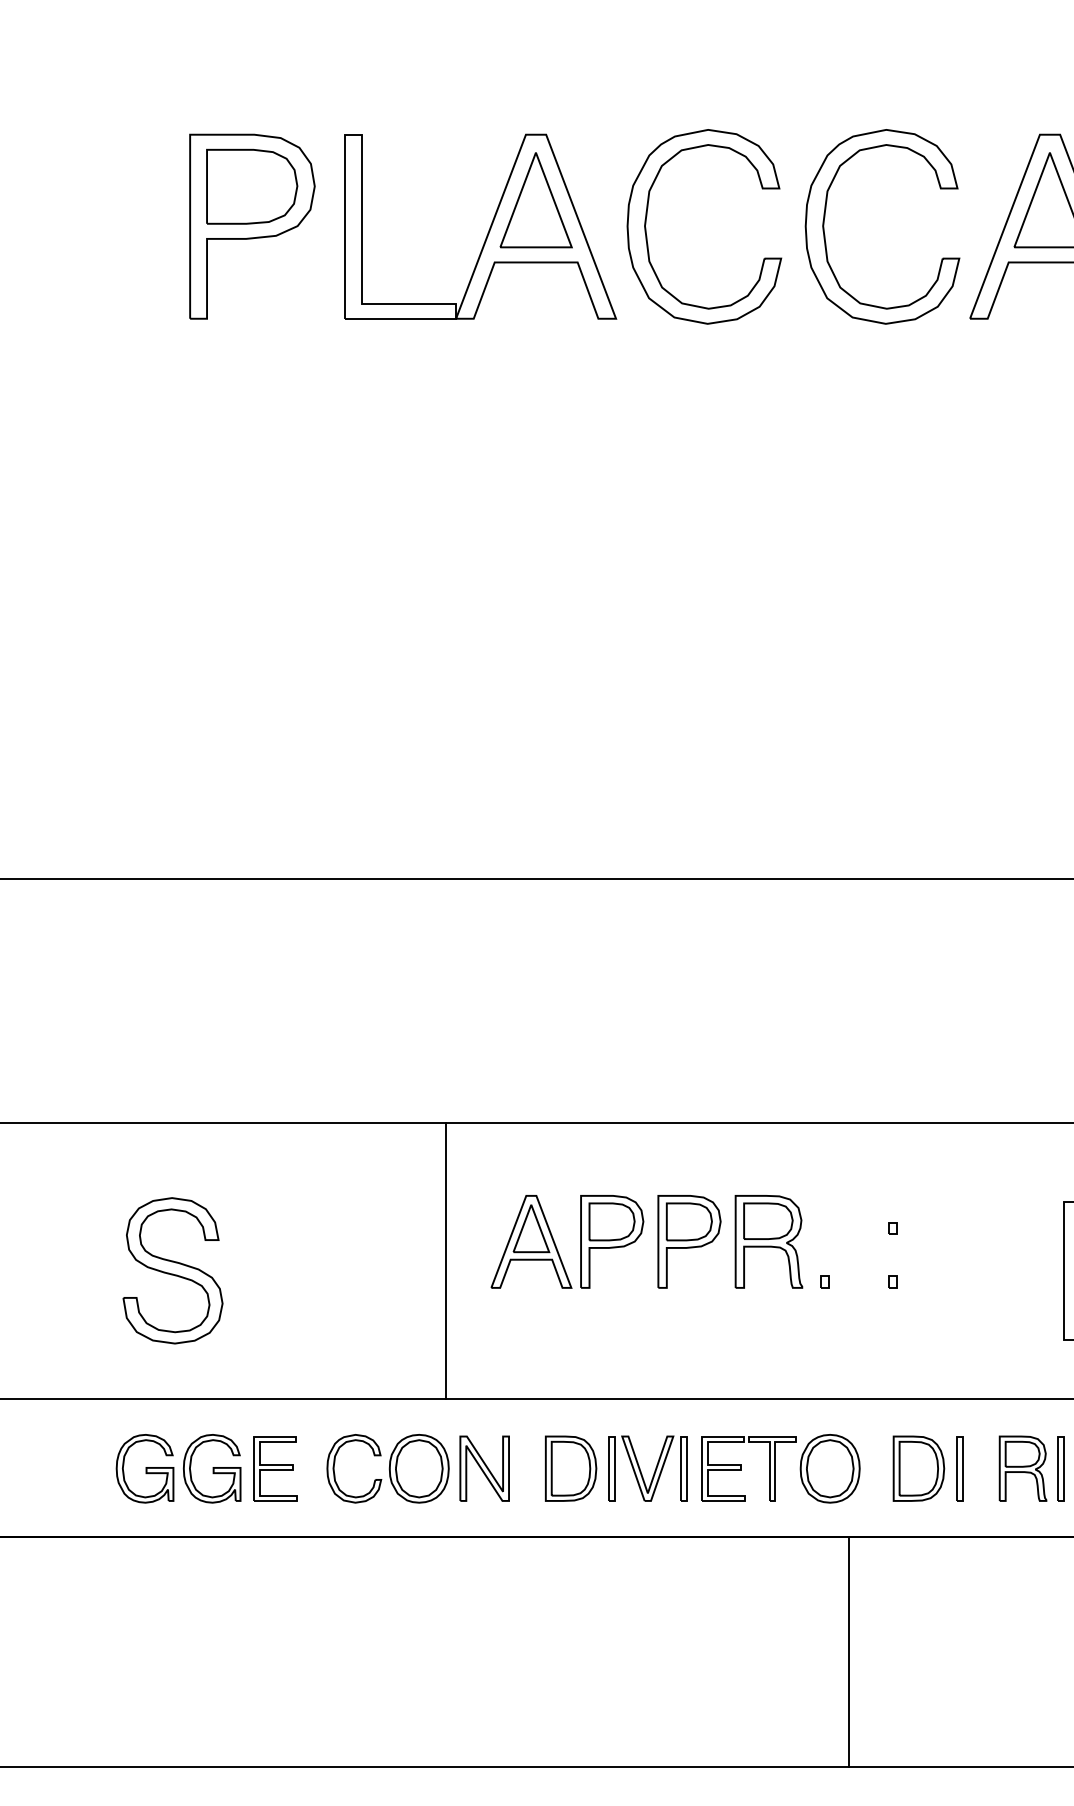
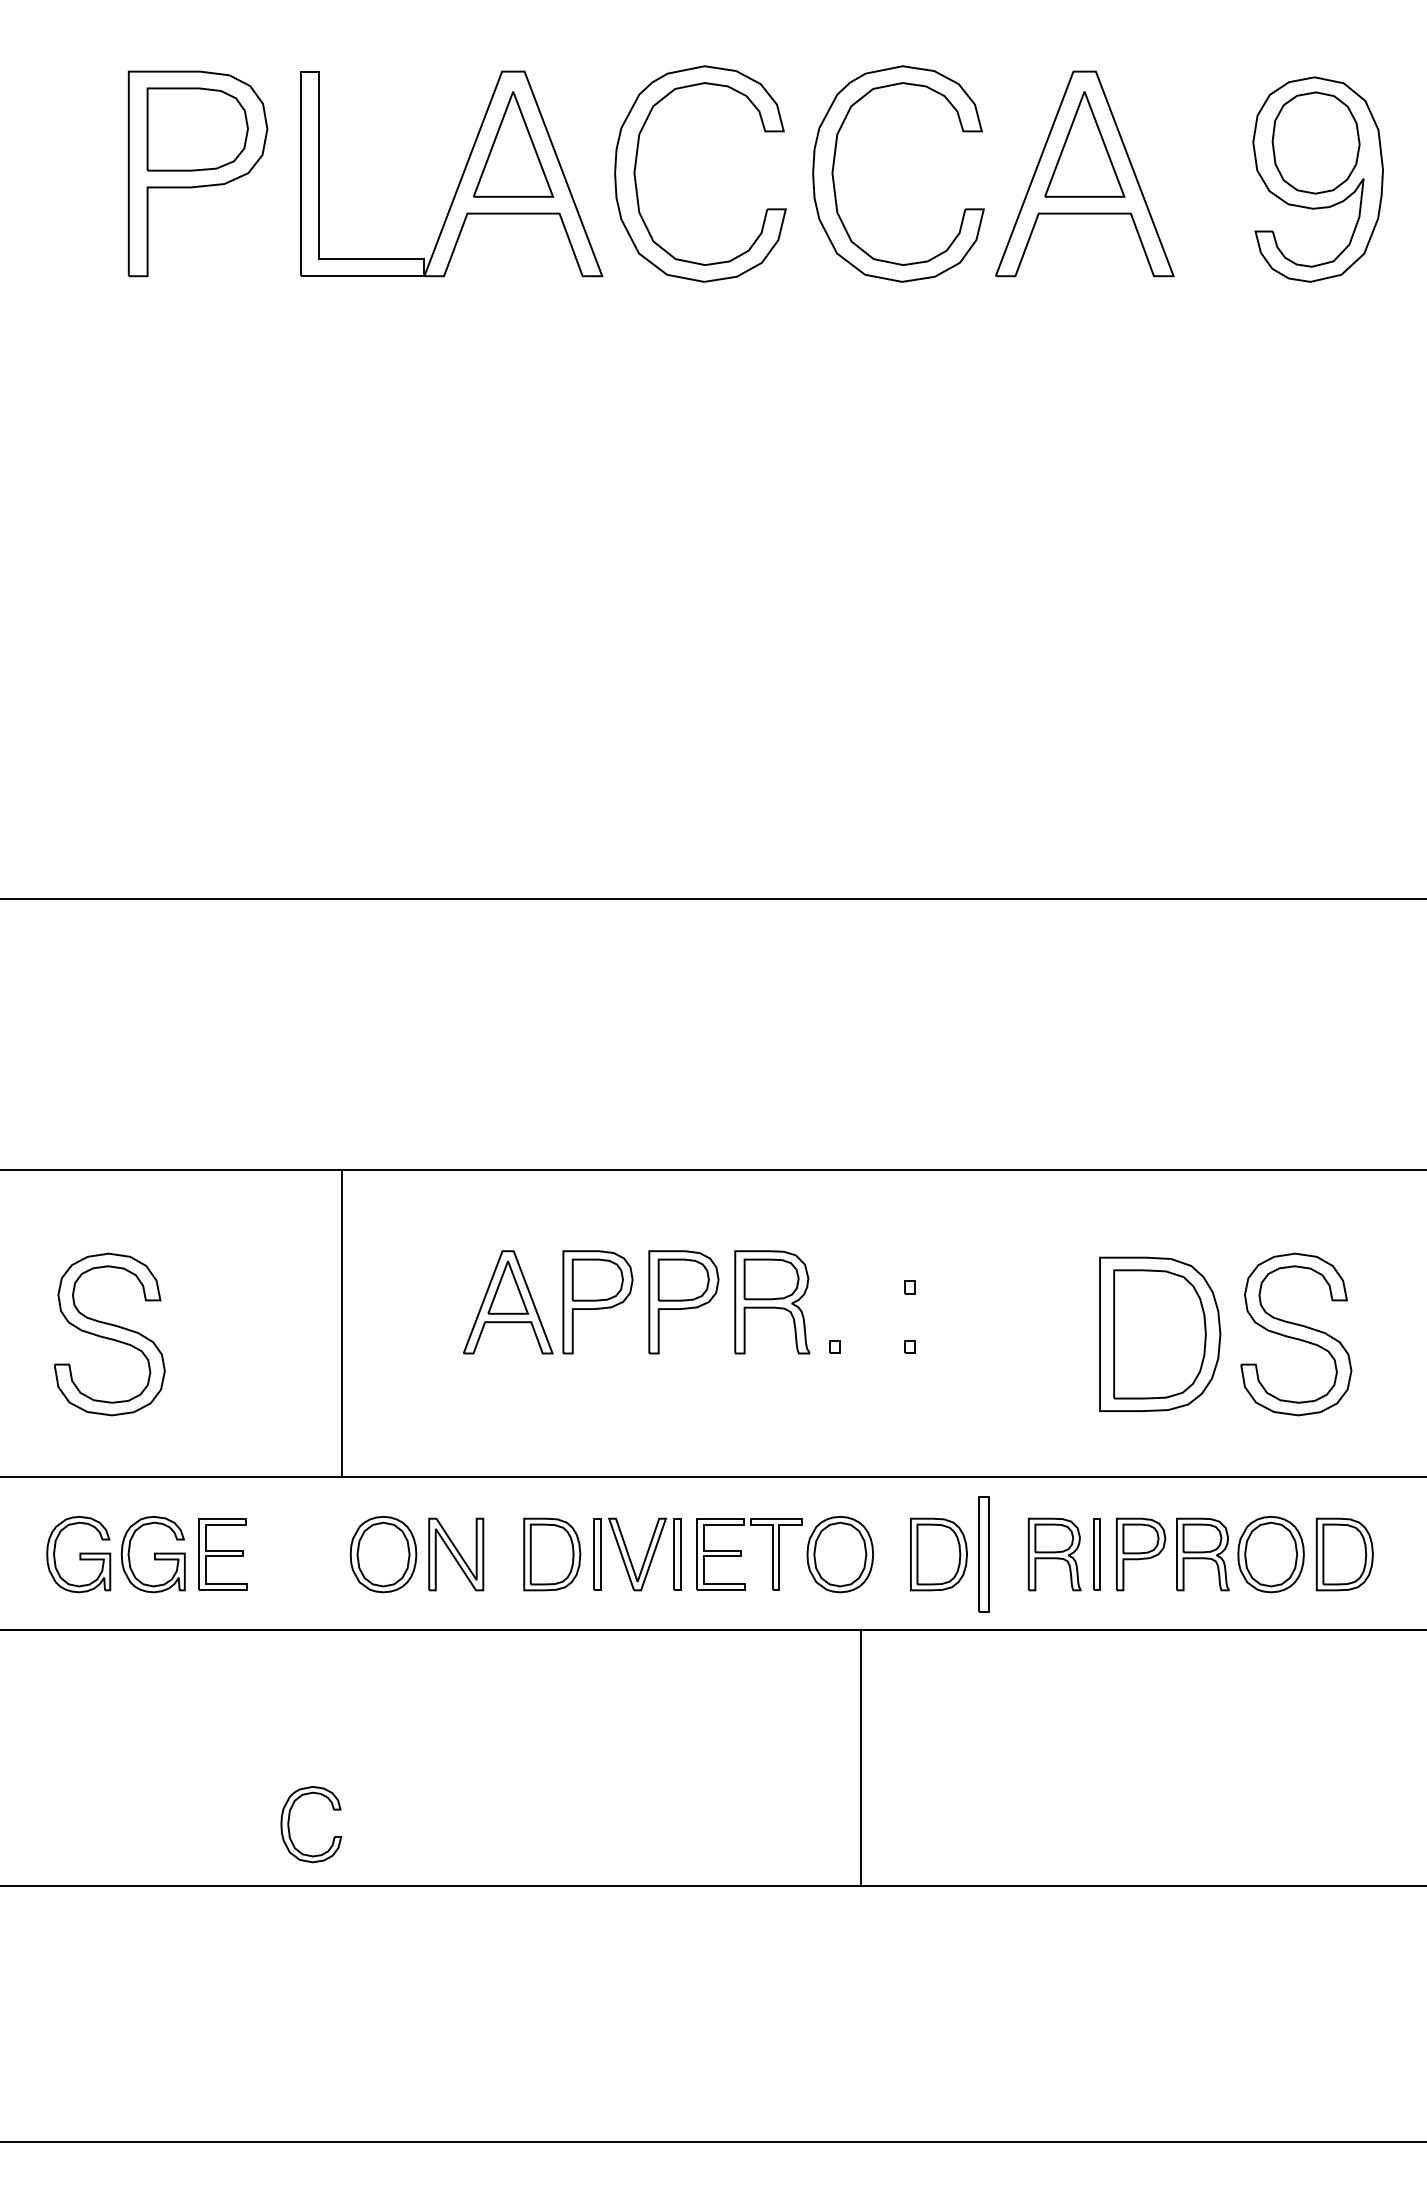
line: (446, 1260) -> (342, 1323), moved
part: (334, 1468) -> (289, 1824), moved
part: (959, 1468) -> (983, 1554), size x1.6

